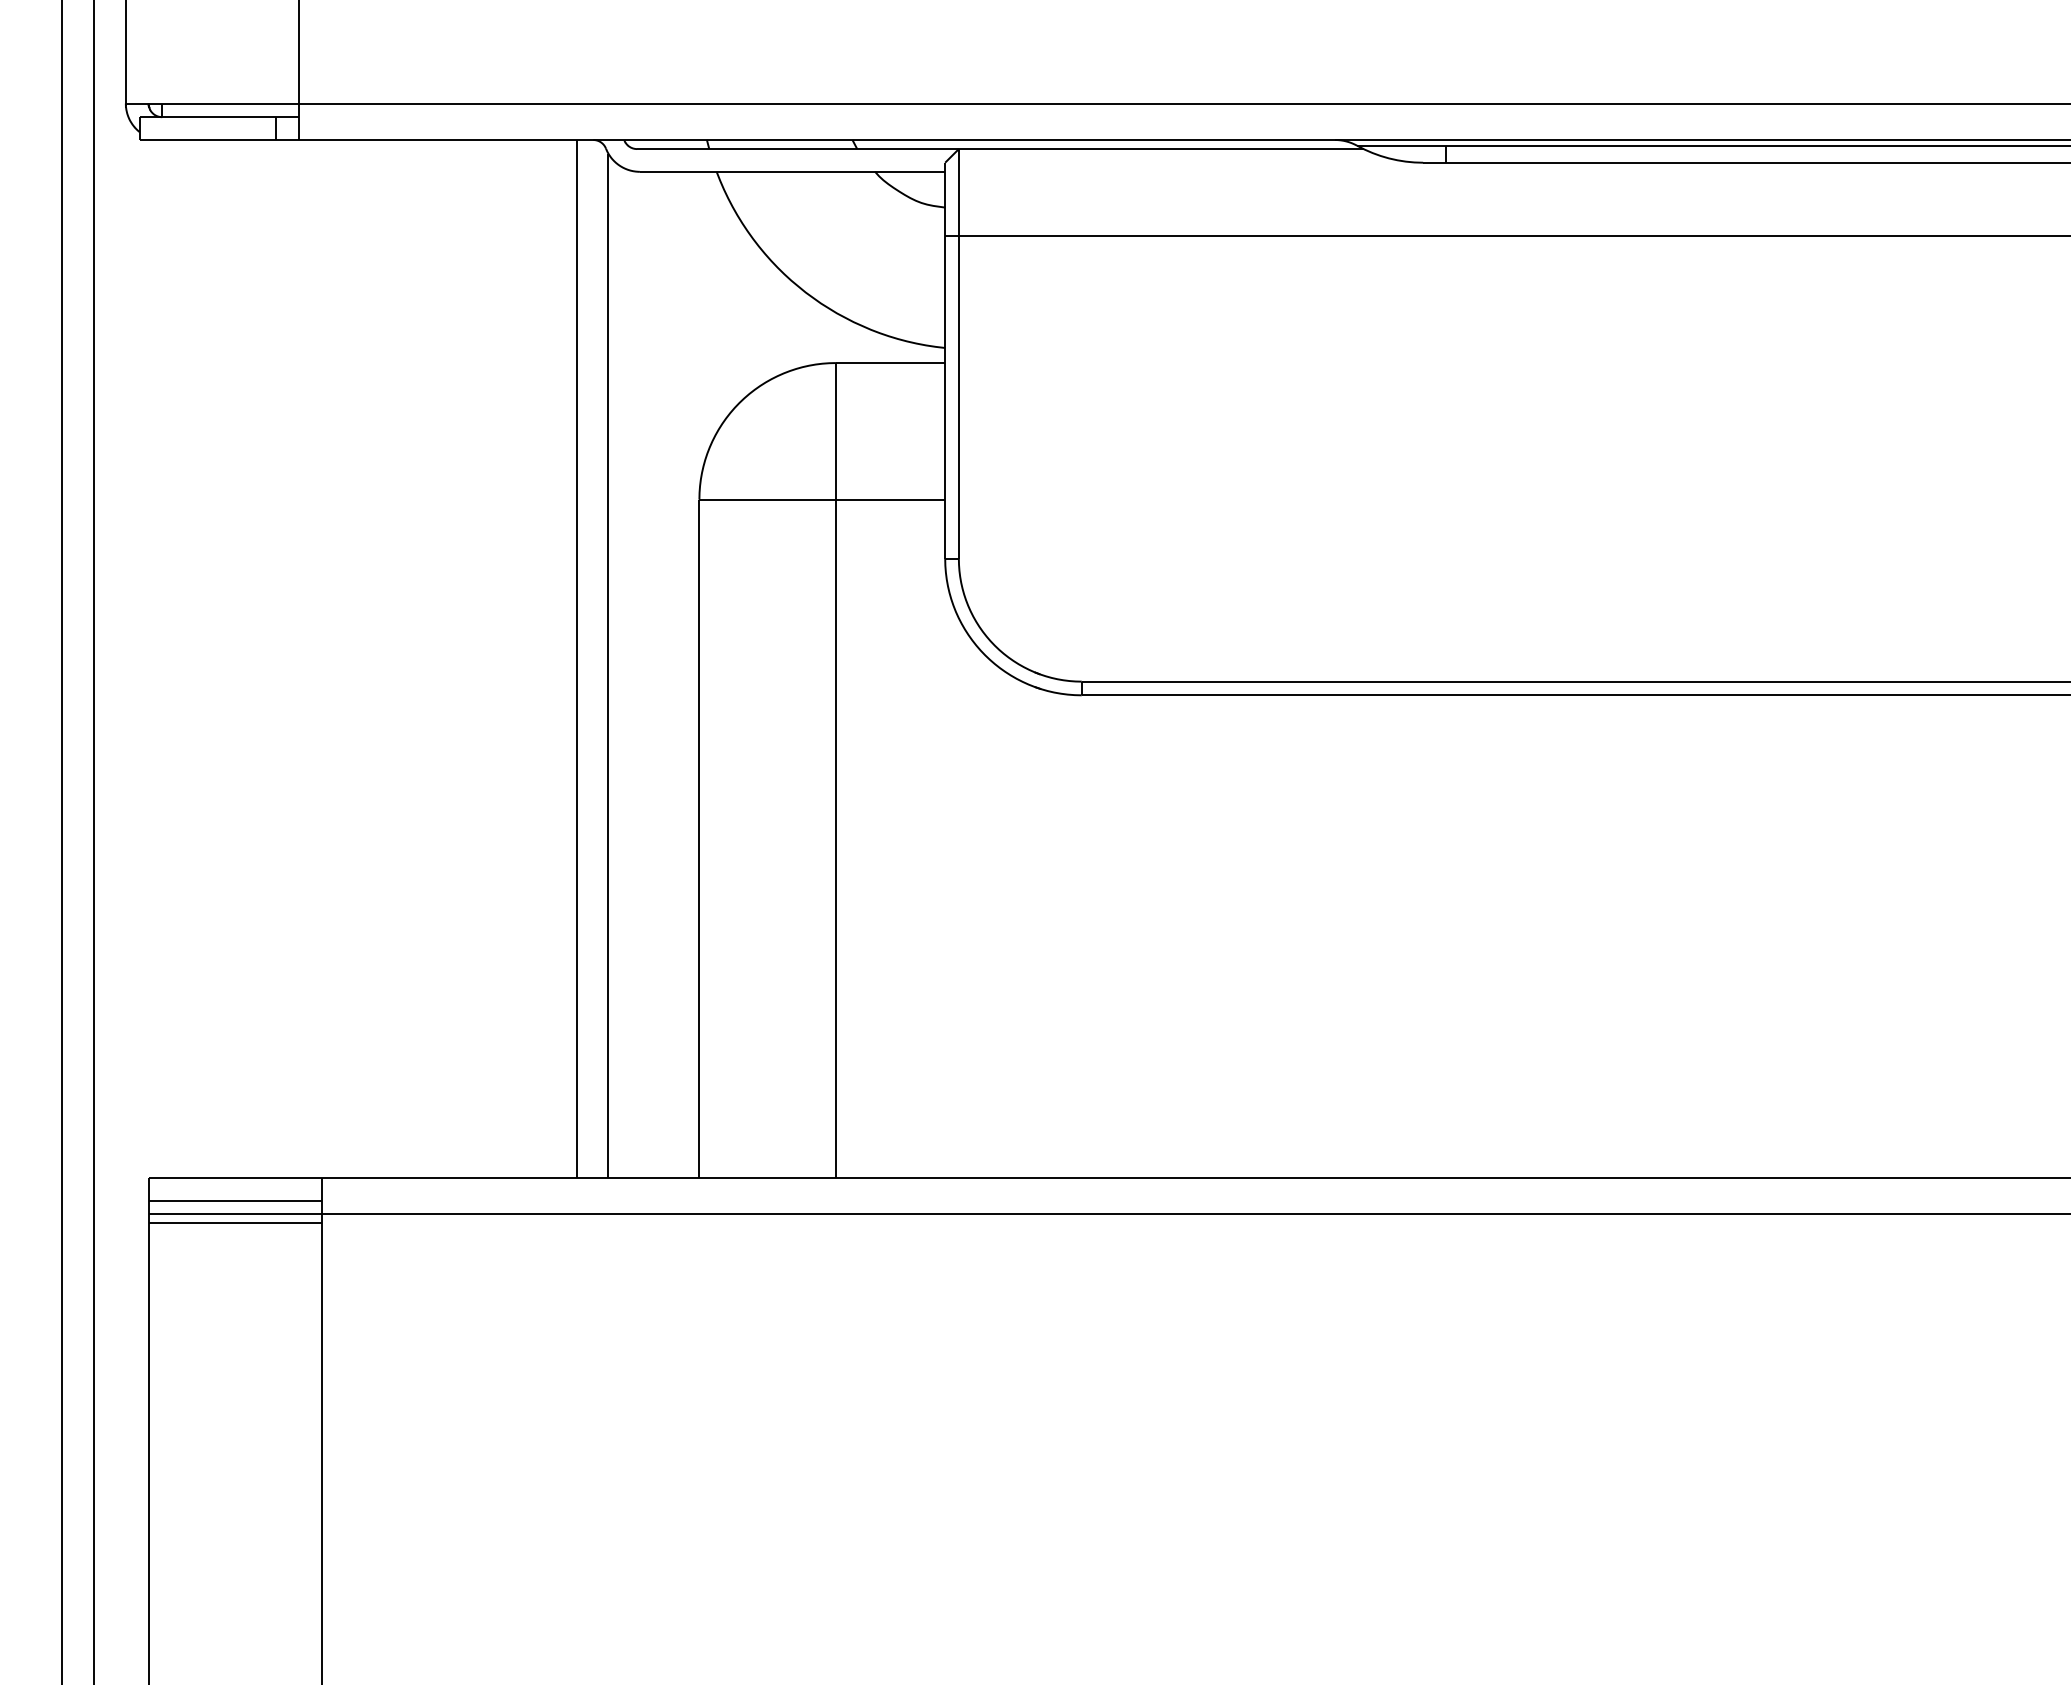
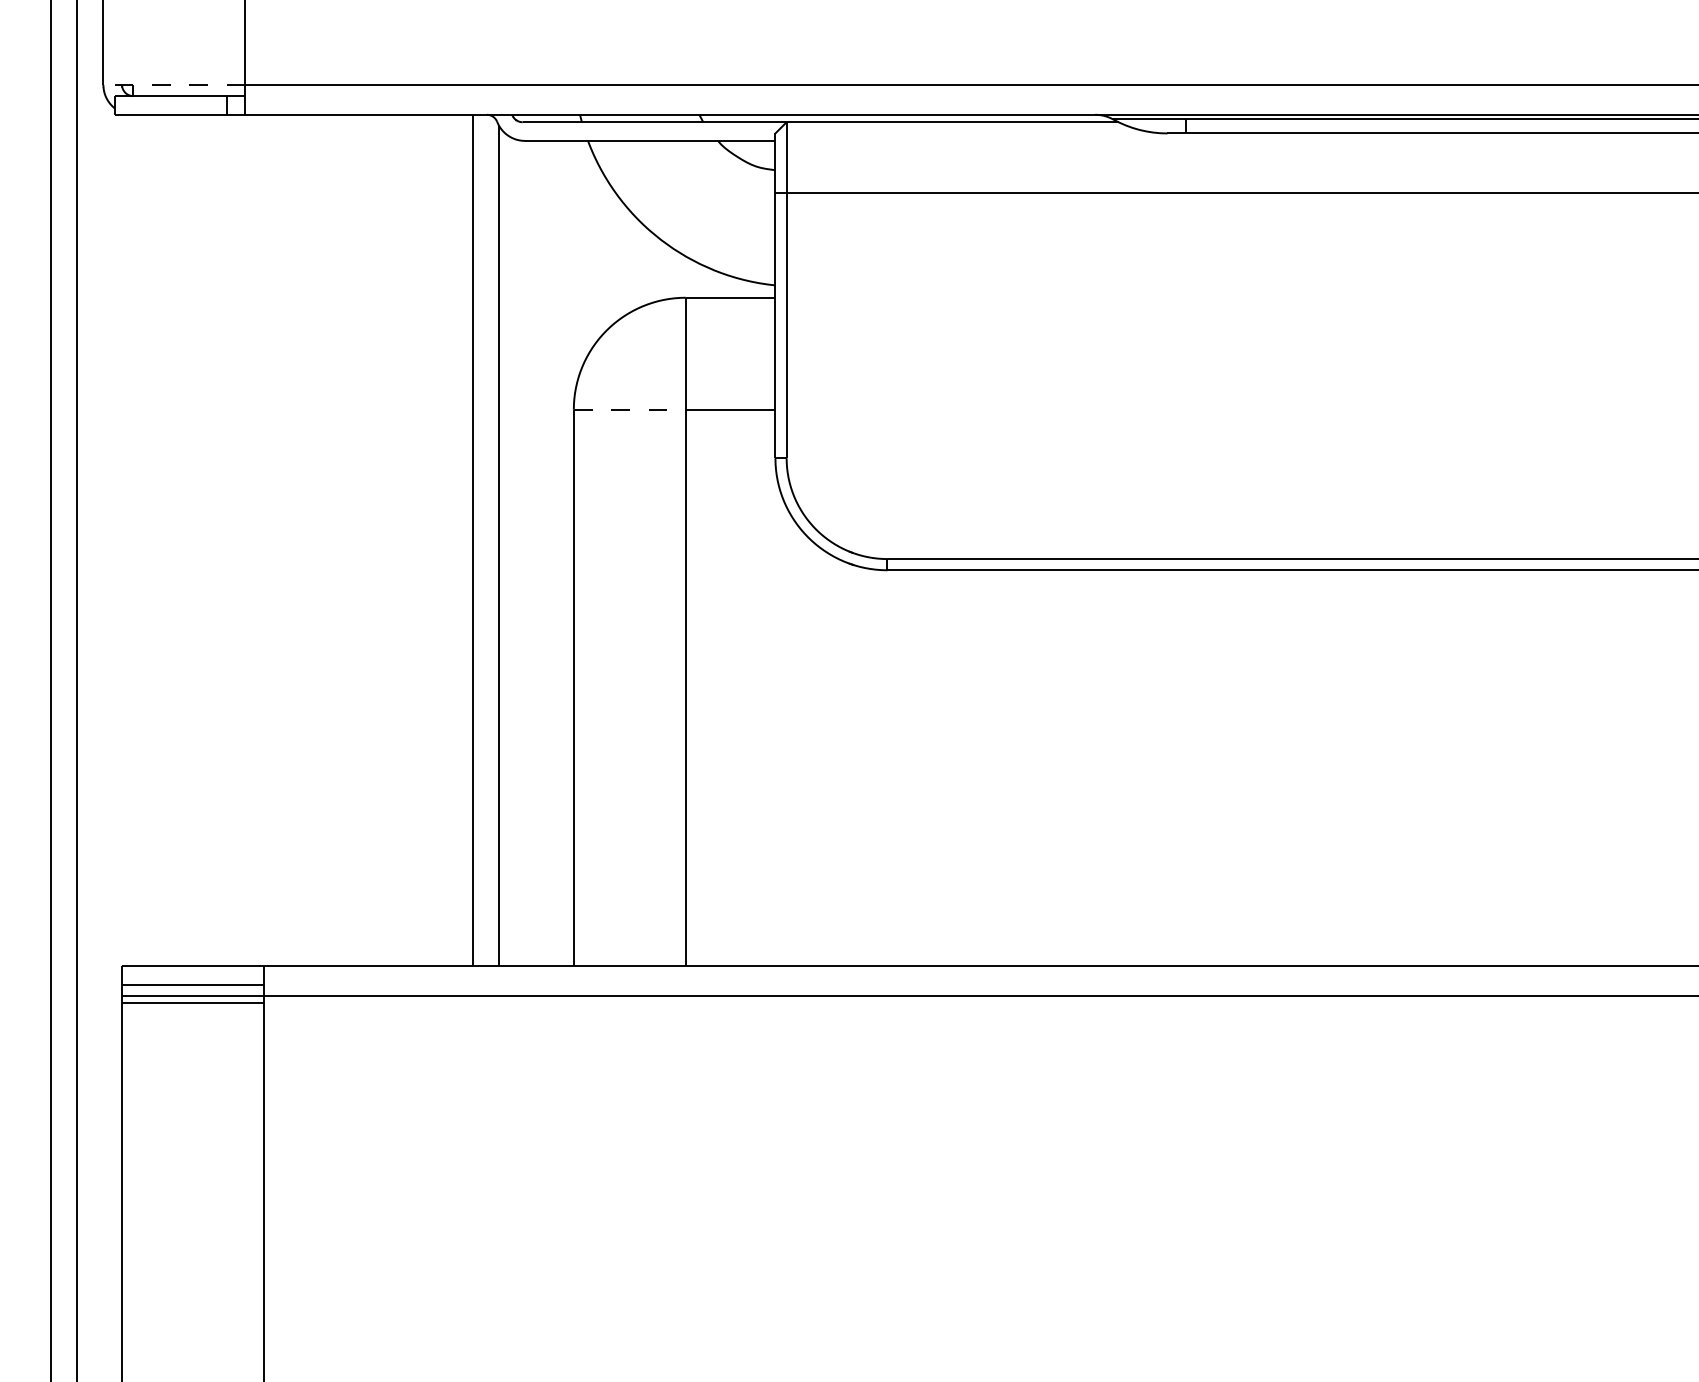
line: (211, 103) -> (173, 84), solid -> dashed
line: (768, 499) -> (630, 409), solid -> dashed

